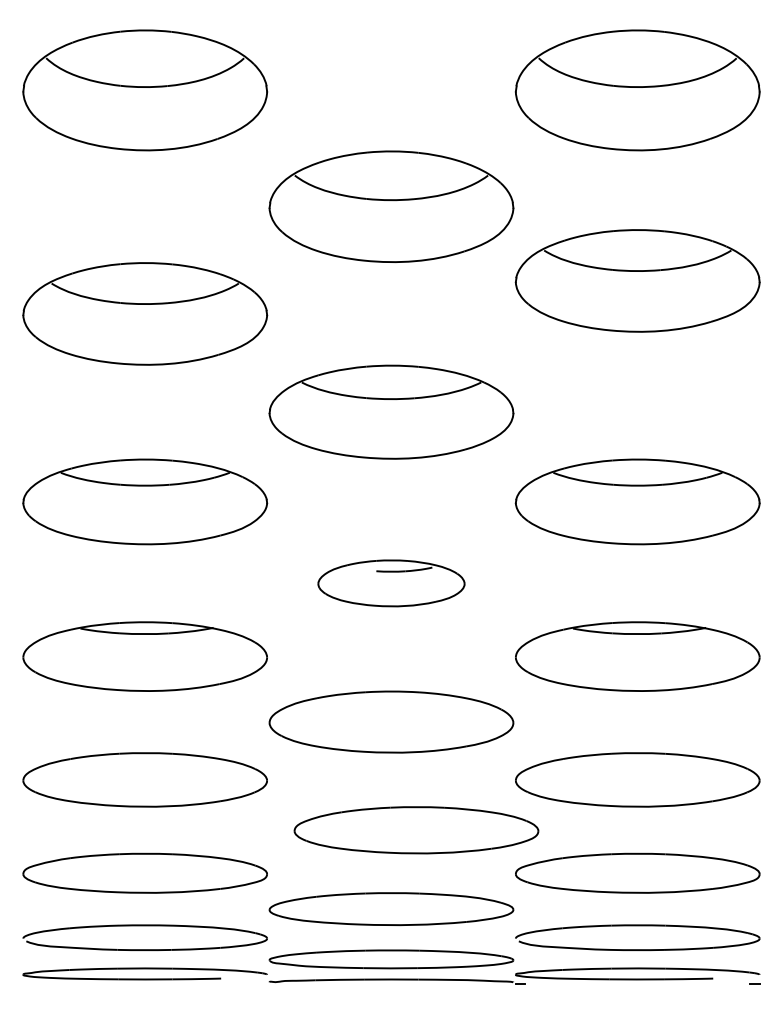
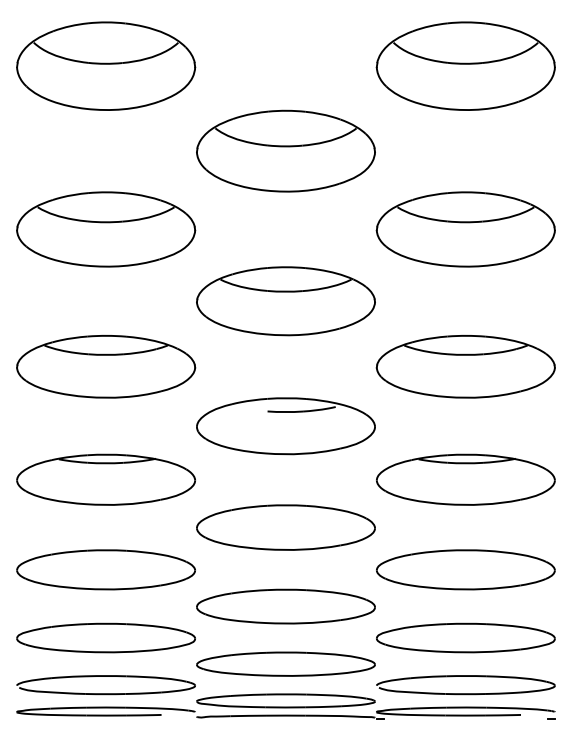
part: (637, 280) -> (465, 229), moved
part: (391, 583) -> (286, 426), size x1.67
part: (416, 830) -> (286, 606), moved

